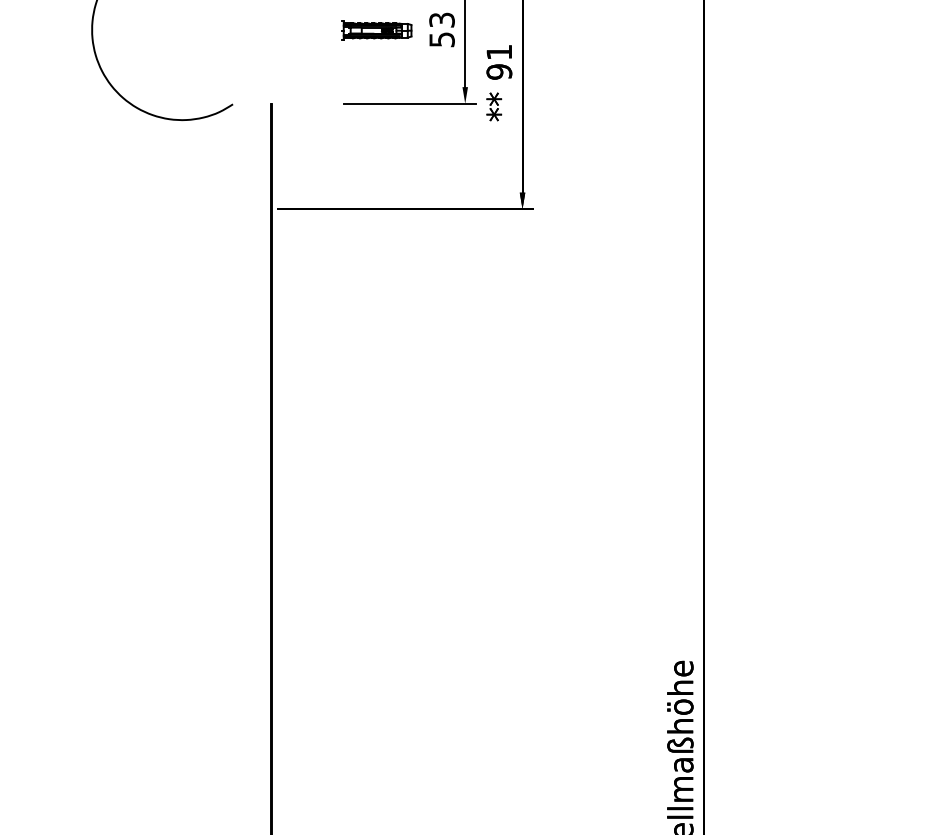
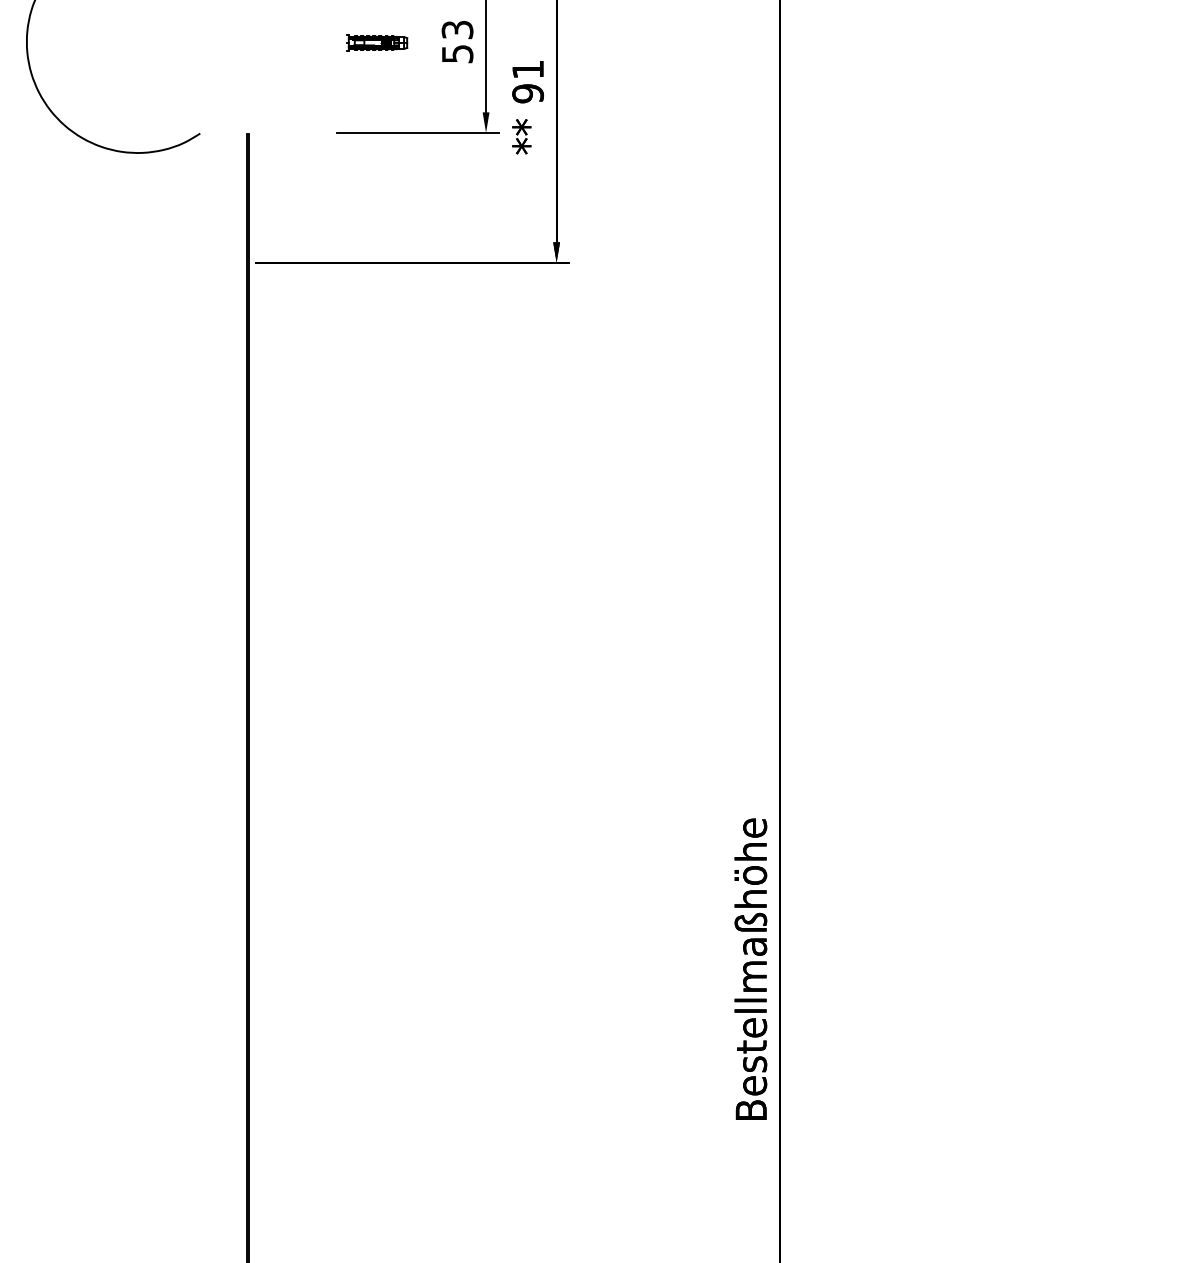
part: (377, 30) -> (377, 42), size x0.7

